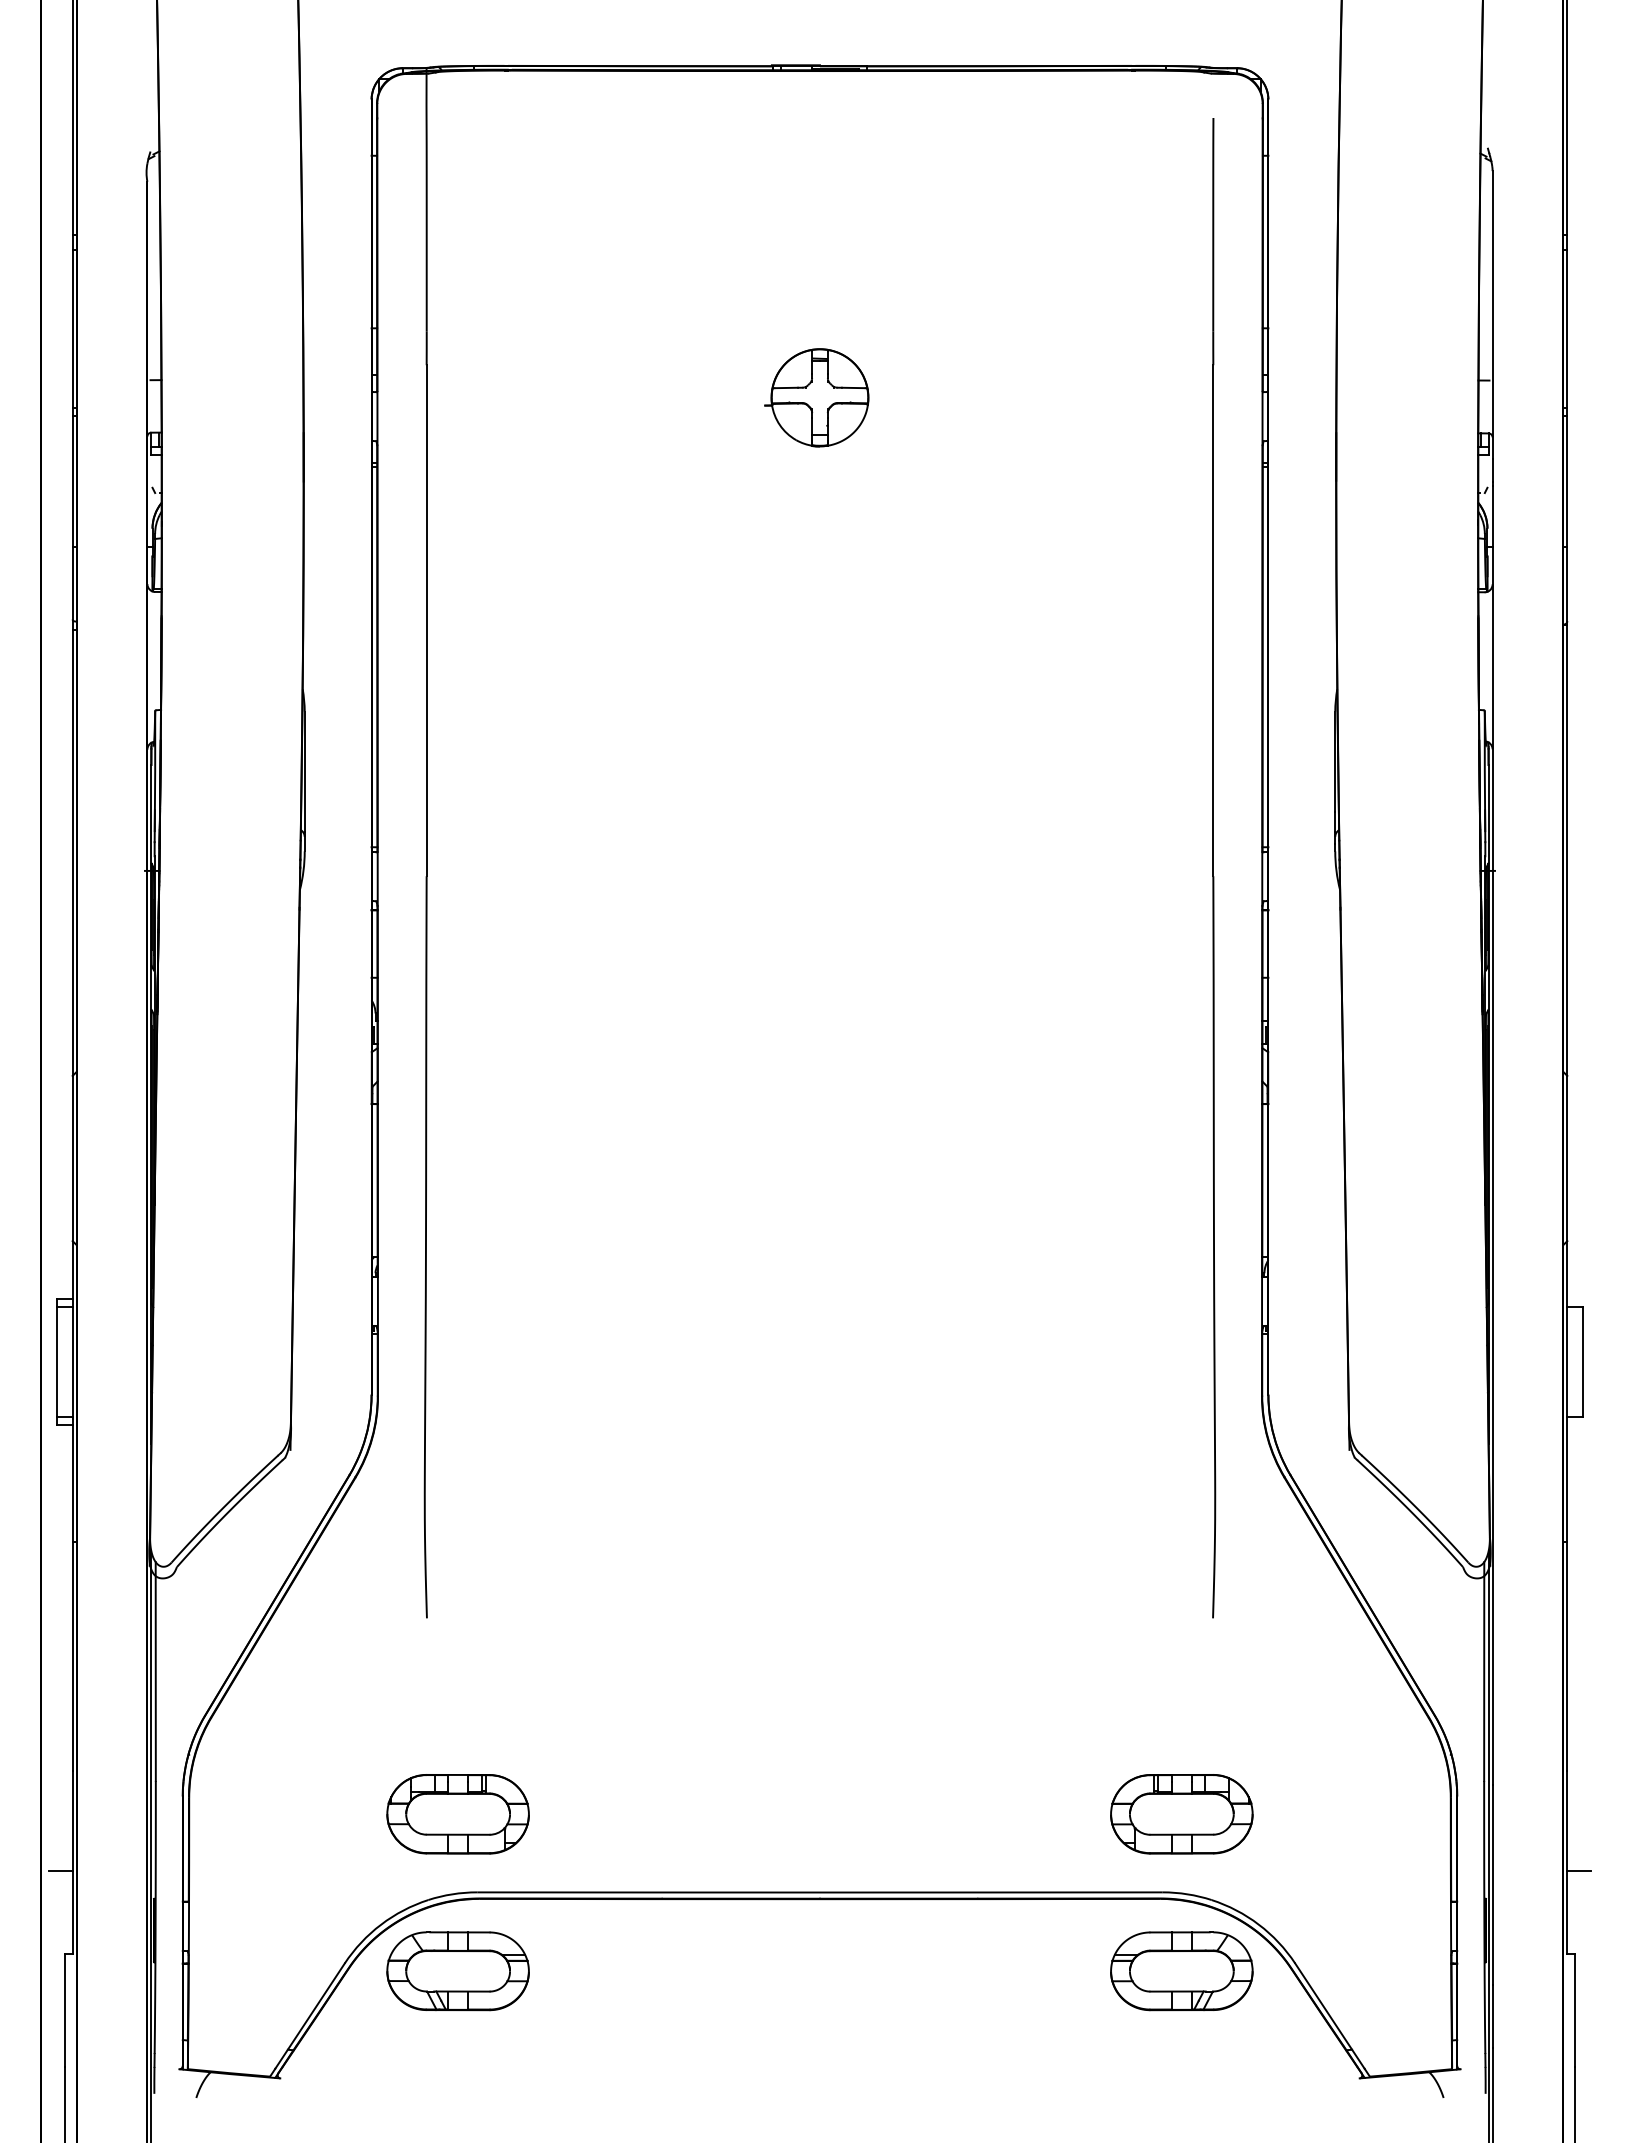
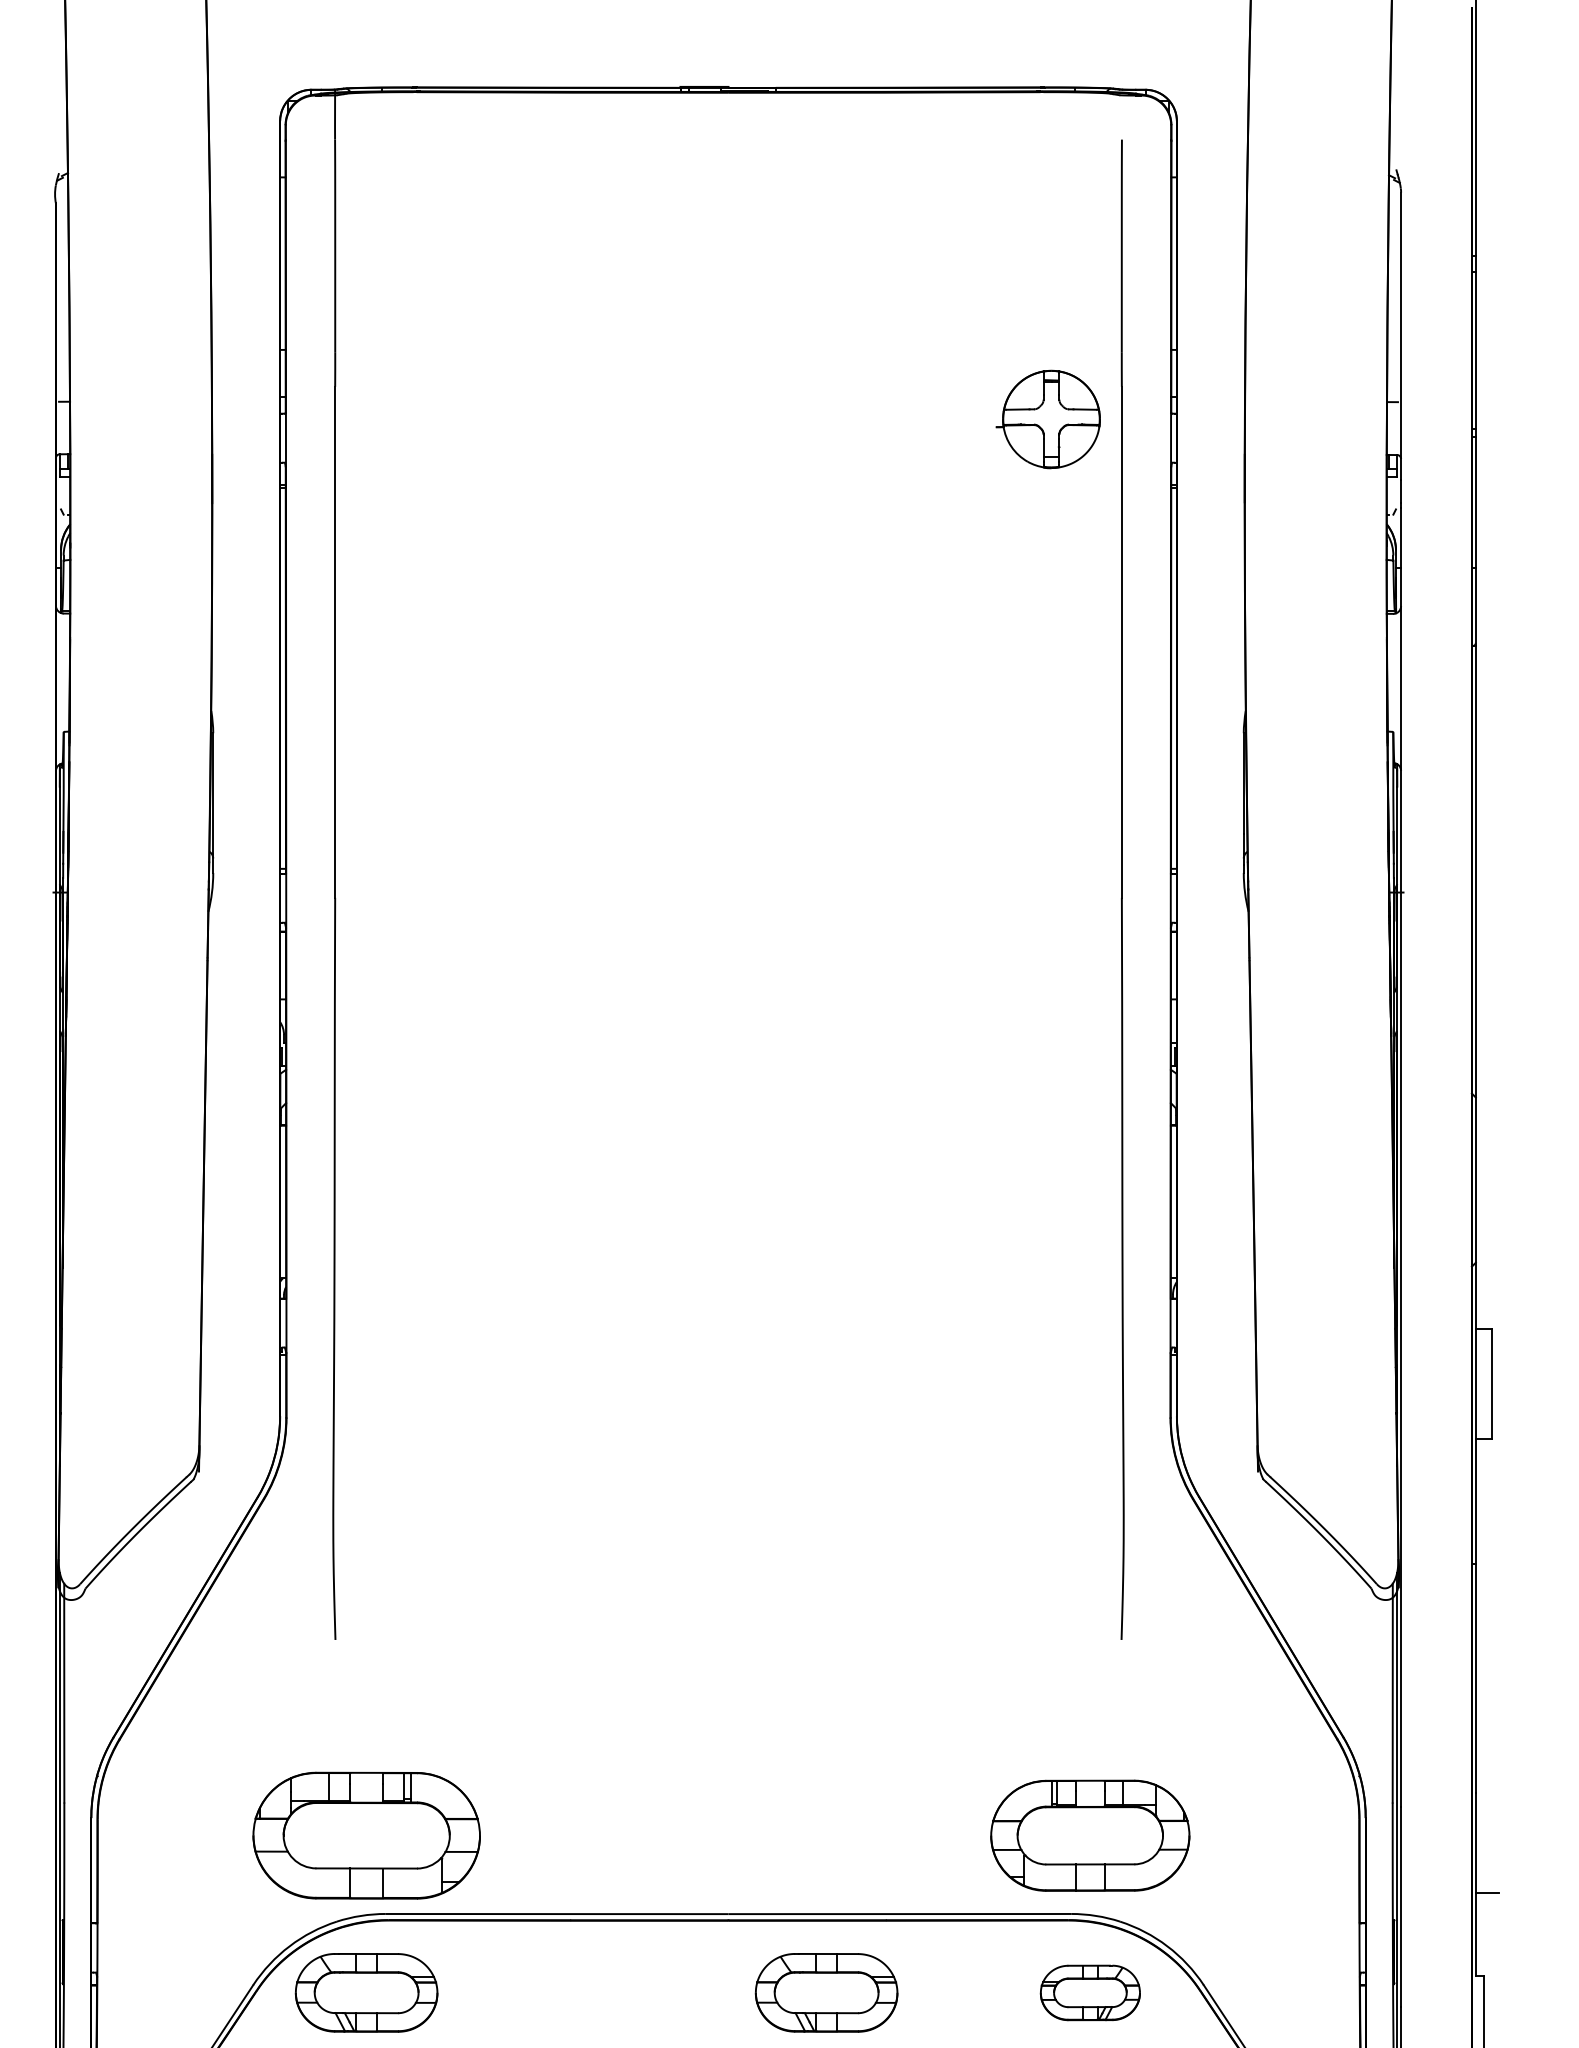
part: (816, 397) -> (1048, 419), moved
part: (457, 1814) -> (366, 1836), size x1.6
part: (1181, 1814) -> (1090, 1836), size x1.4
part: (917, 1971) -> (826, 1993), added
part: (1181, 1971) -> (1090, 1993), size x0.7

